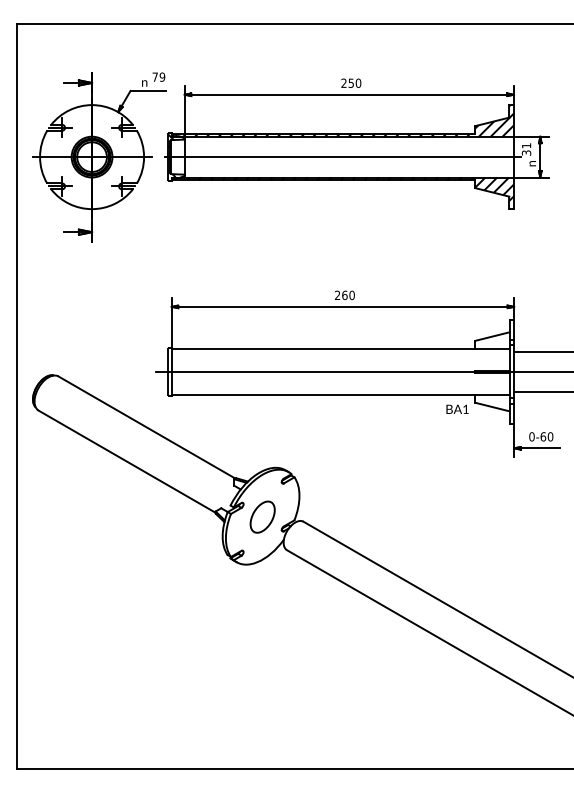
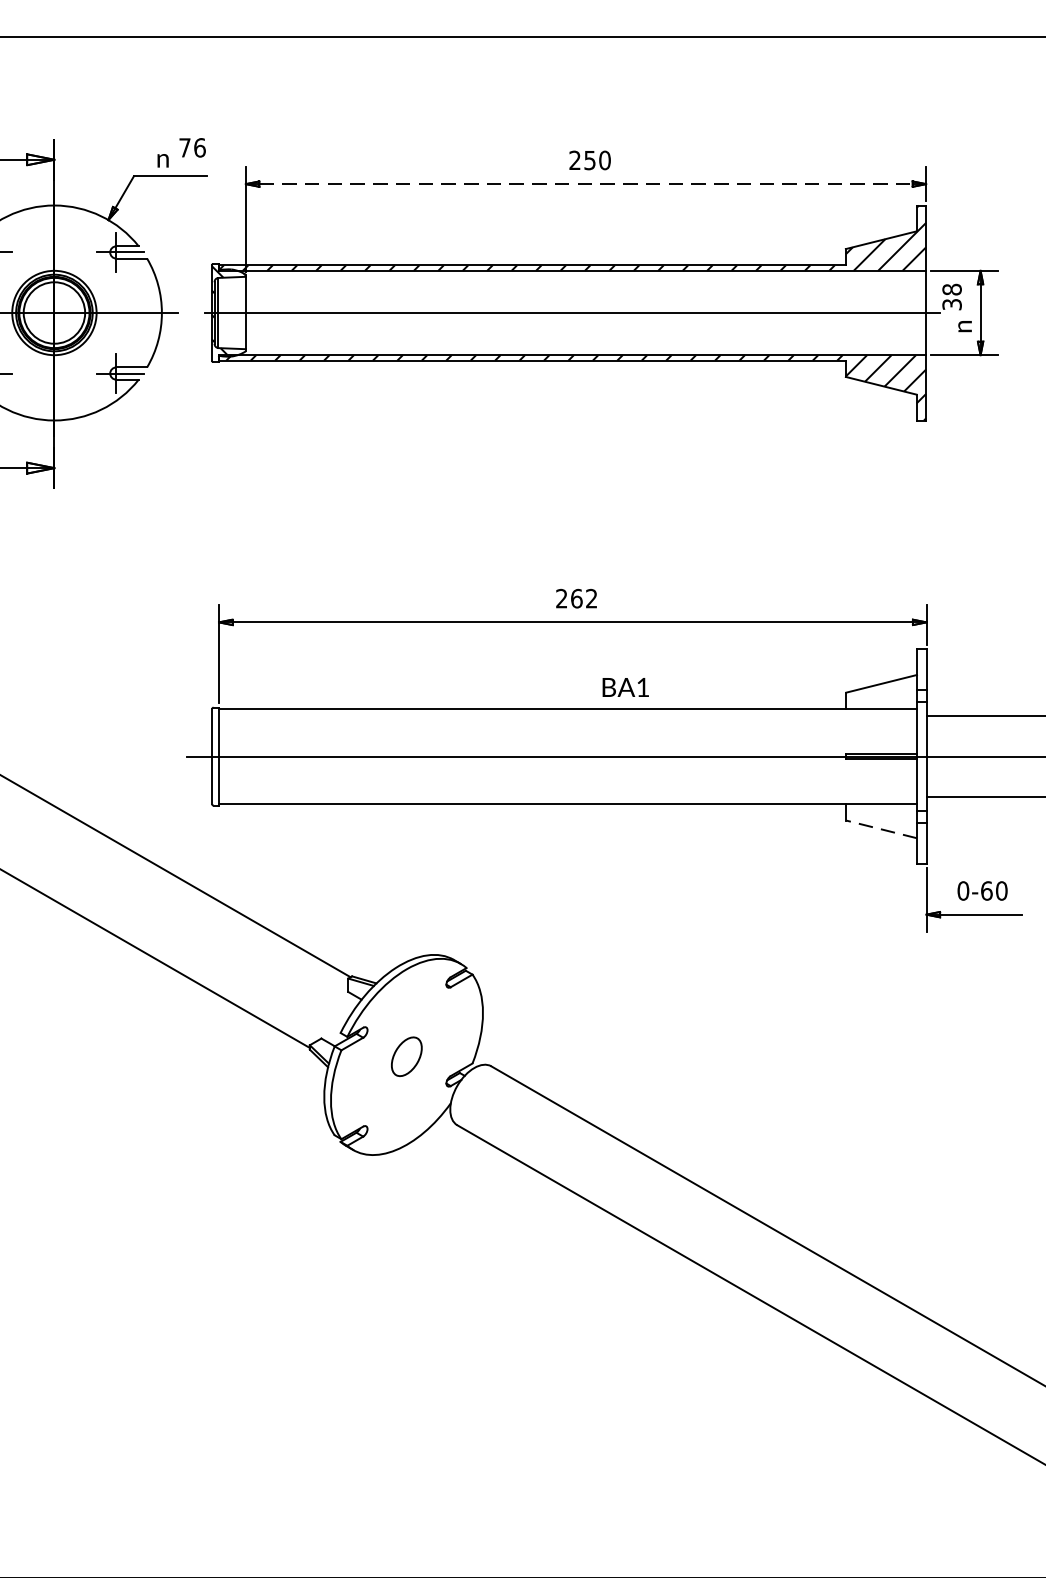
text: (162, 76) -> (199, 146), 79 -> 76
line: (349, 94) -> (586, 183), solid -> dashed
text: (526, 145) -> (952, 288), 31 -> 38
text: (351, 295) -> (590, 598), 260 -> 262
line: (492, 407) -> (881, 830), solid -> dashed
text: (457, 408) -> (625, 685), moved
part: (262, 516) -> (406, 1055), size x0.6

